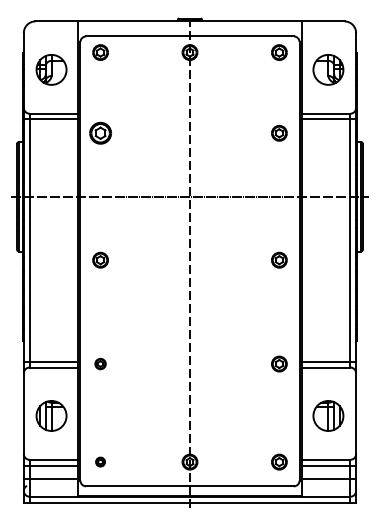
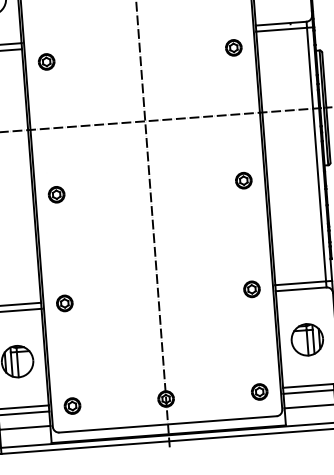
part: (100, 133) -> (46, 62), size x0.71
part: (100, 363) -> (64, 302), size x1.43
part: (100, 461) -> (72, 405), size x1.67

